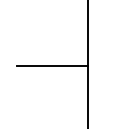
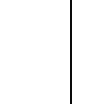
line: (52, 66) -> (42, 53), removed

